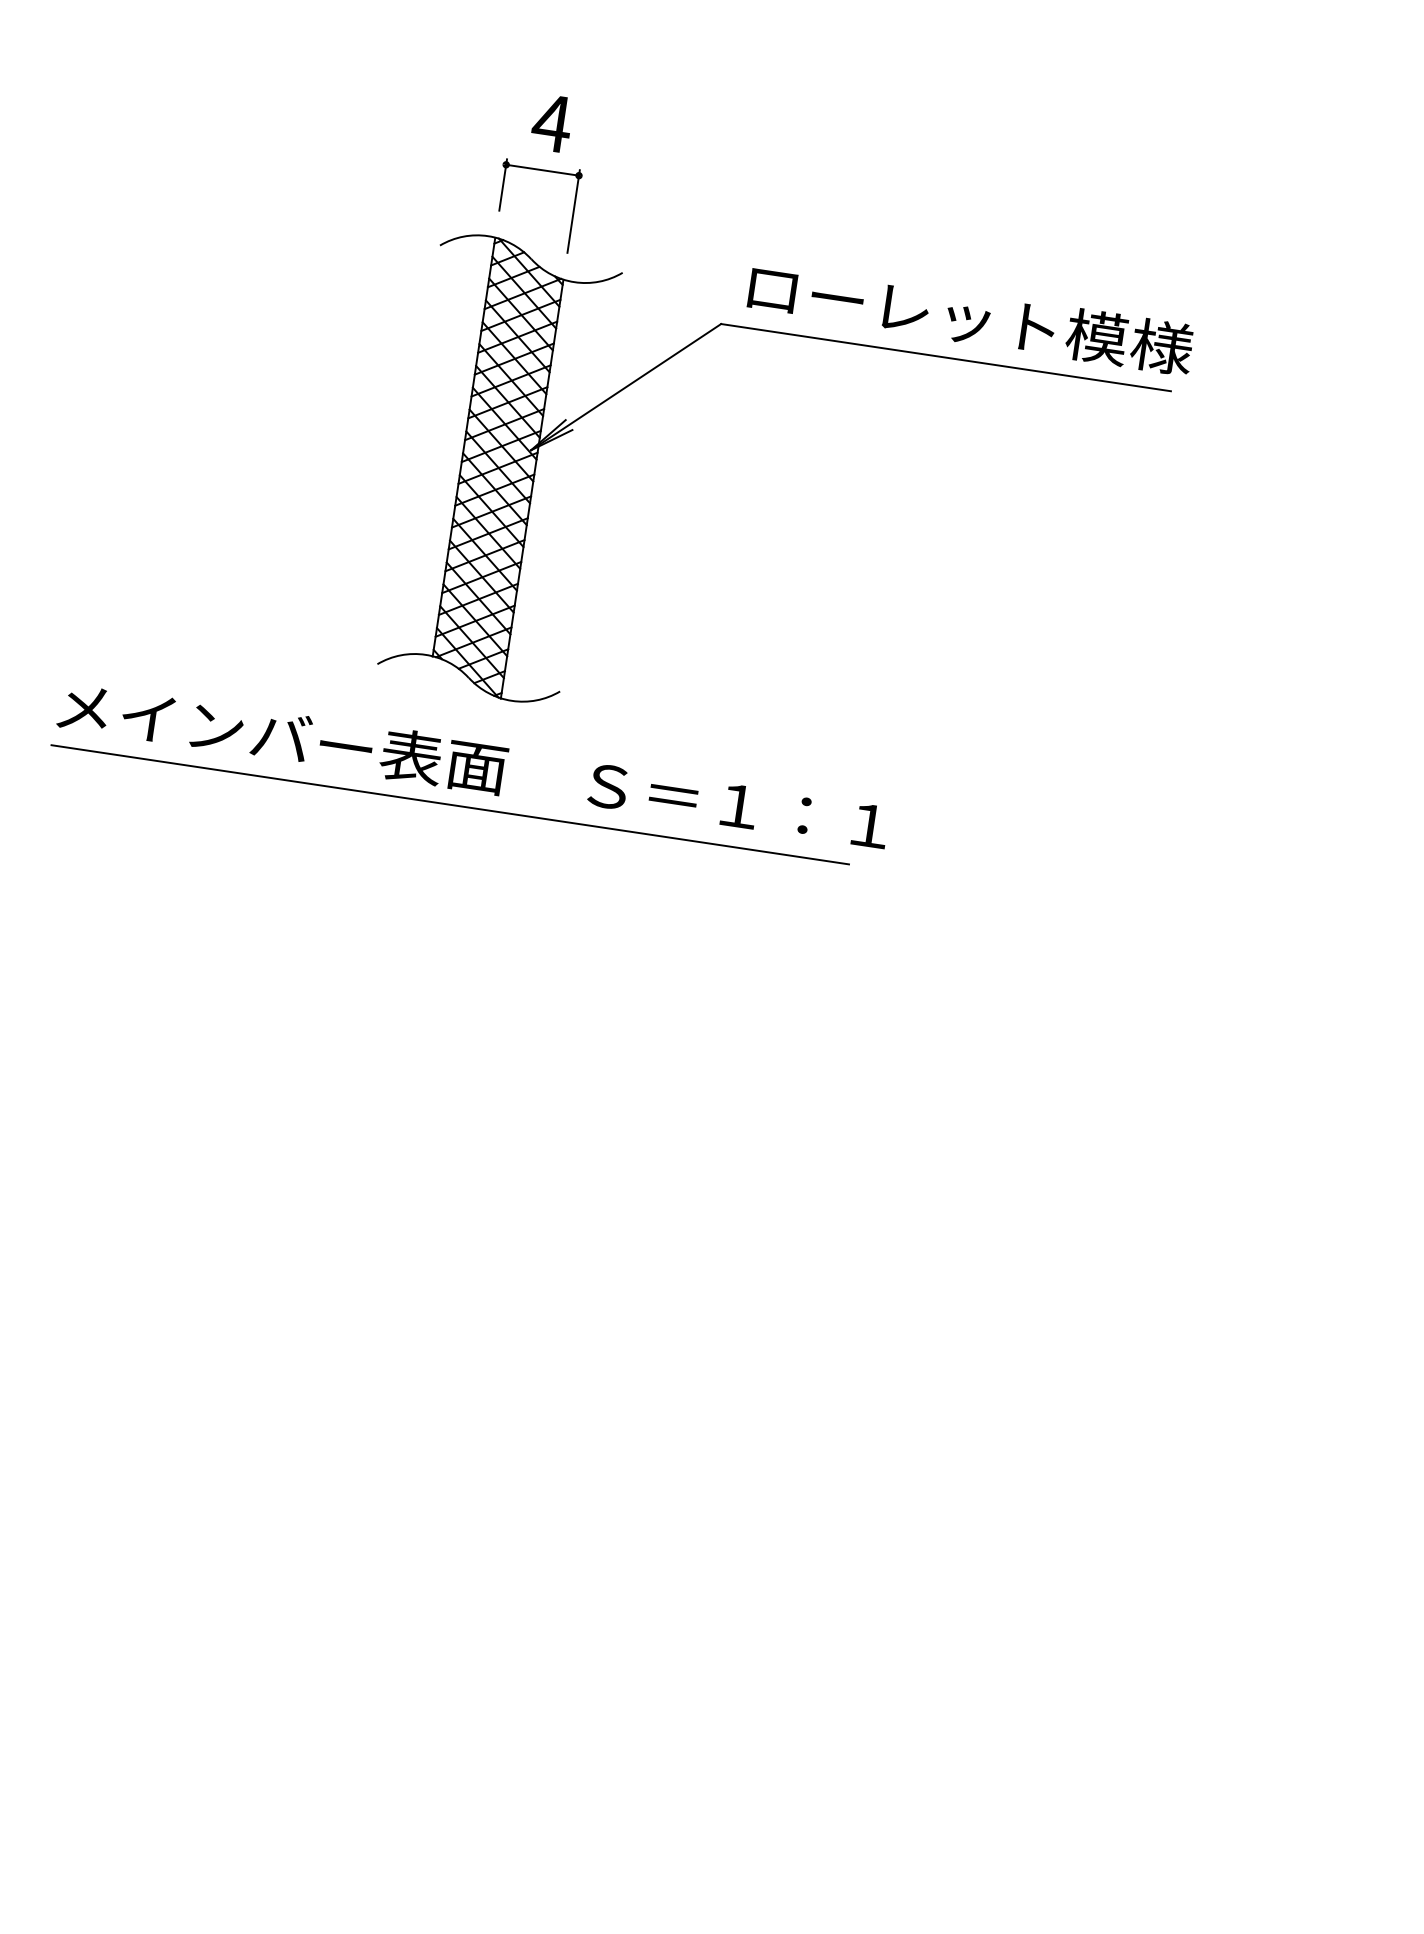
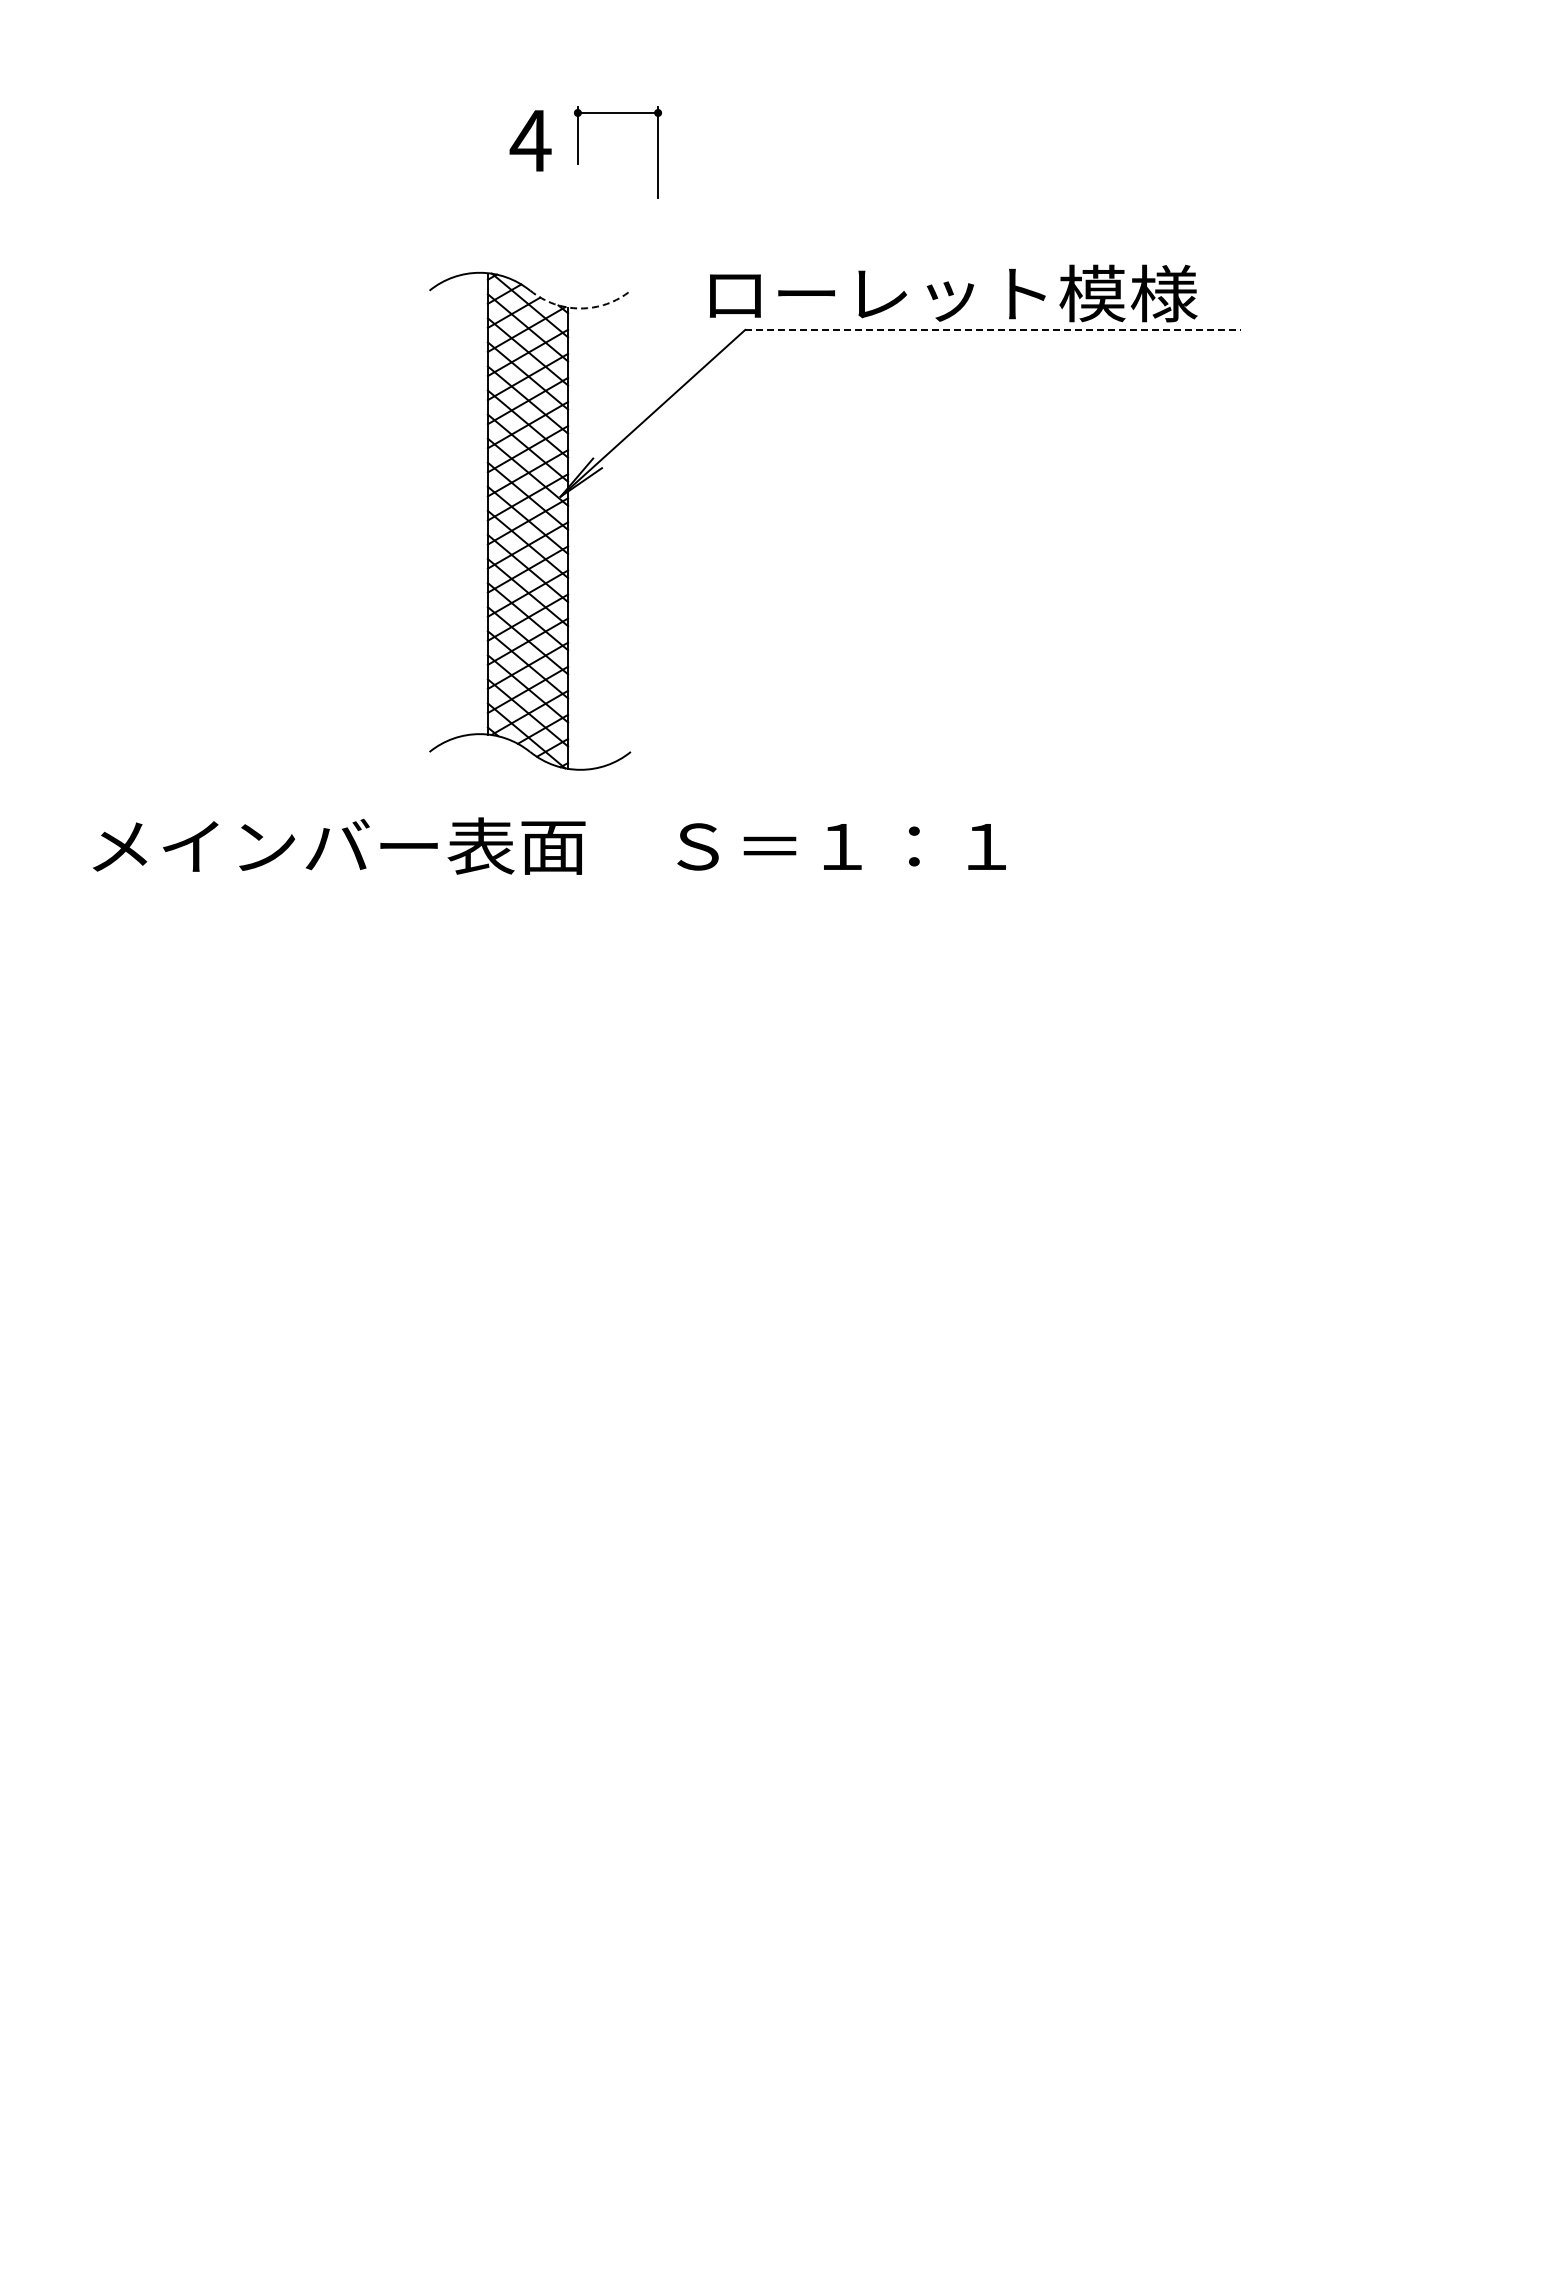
part: (542, 170) -> (617, 113), moved
arc: (574, 282) -> (580, 308), solid -> dashed
text: (970, 318) -> (953, 293), moved
line: (946, 357) -> (993, 329), solid -> dashed
line: (450, 804) -> (530, 891), removed

